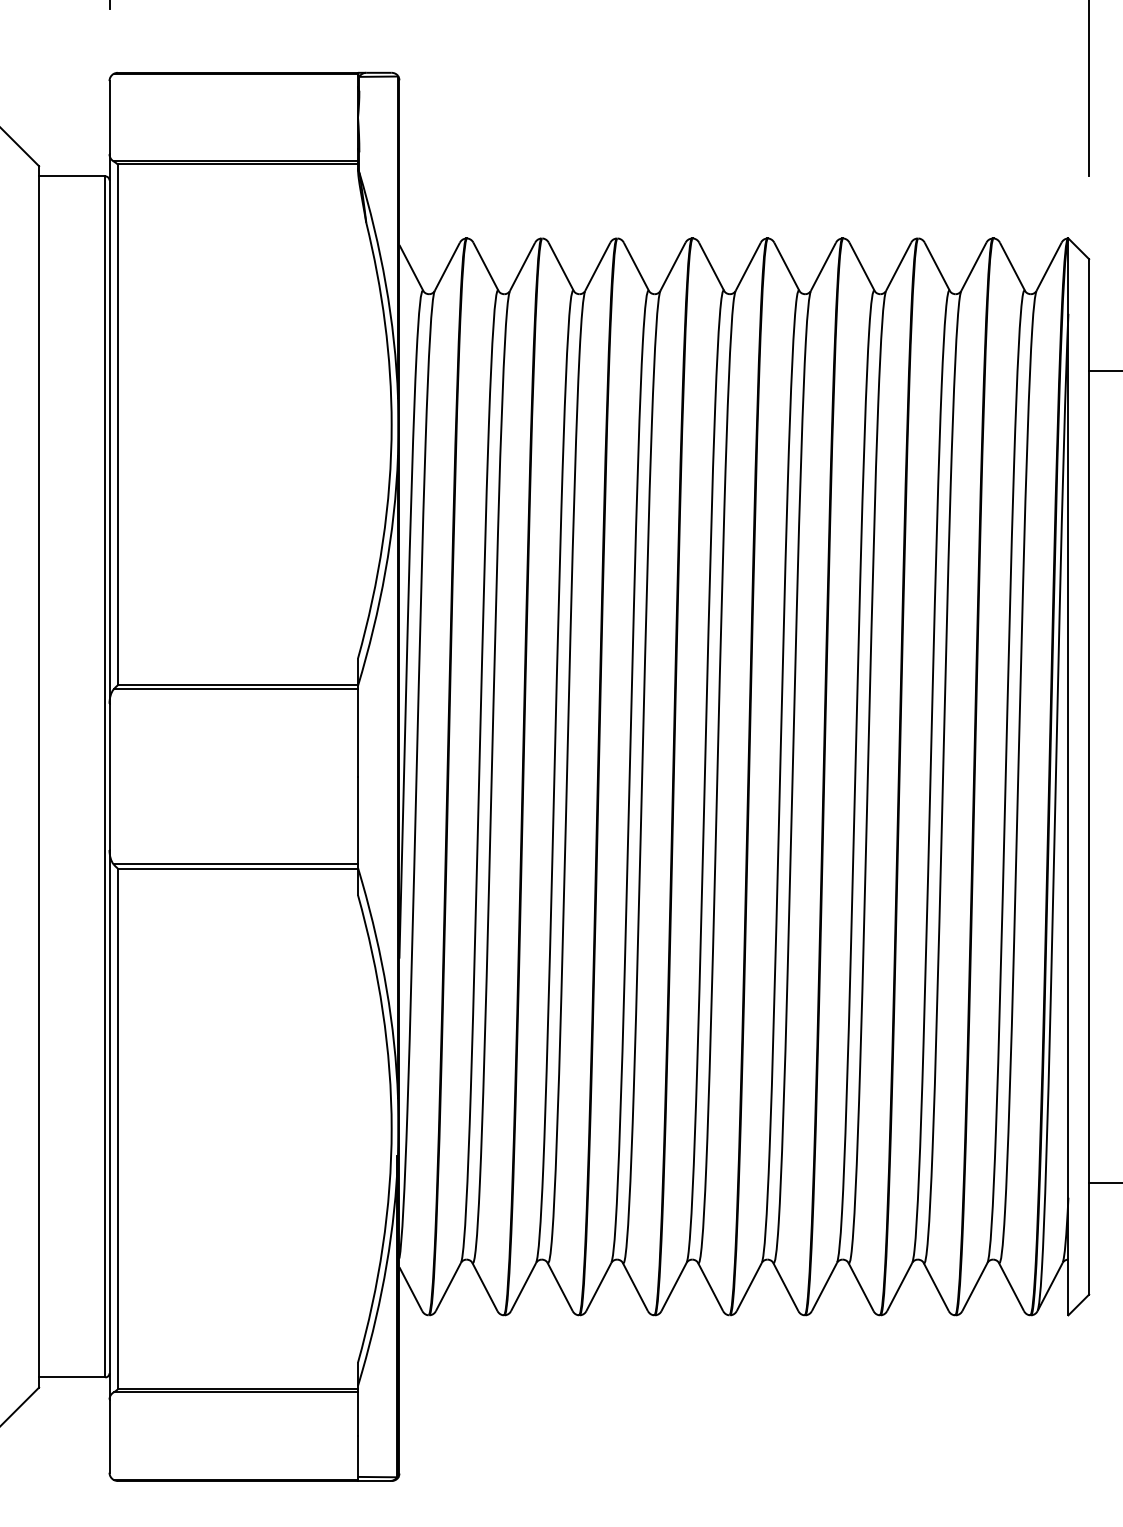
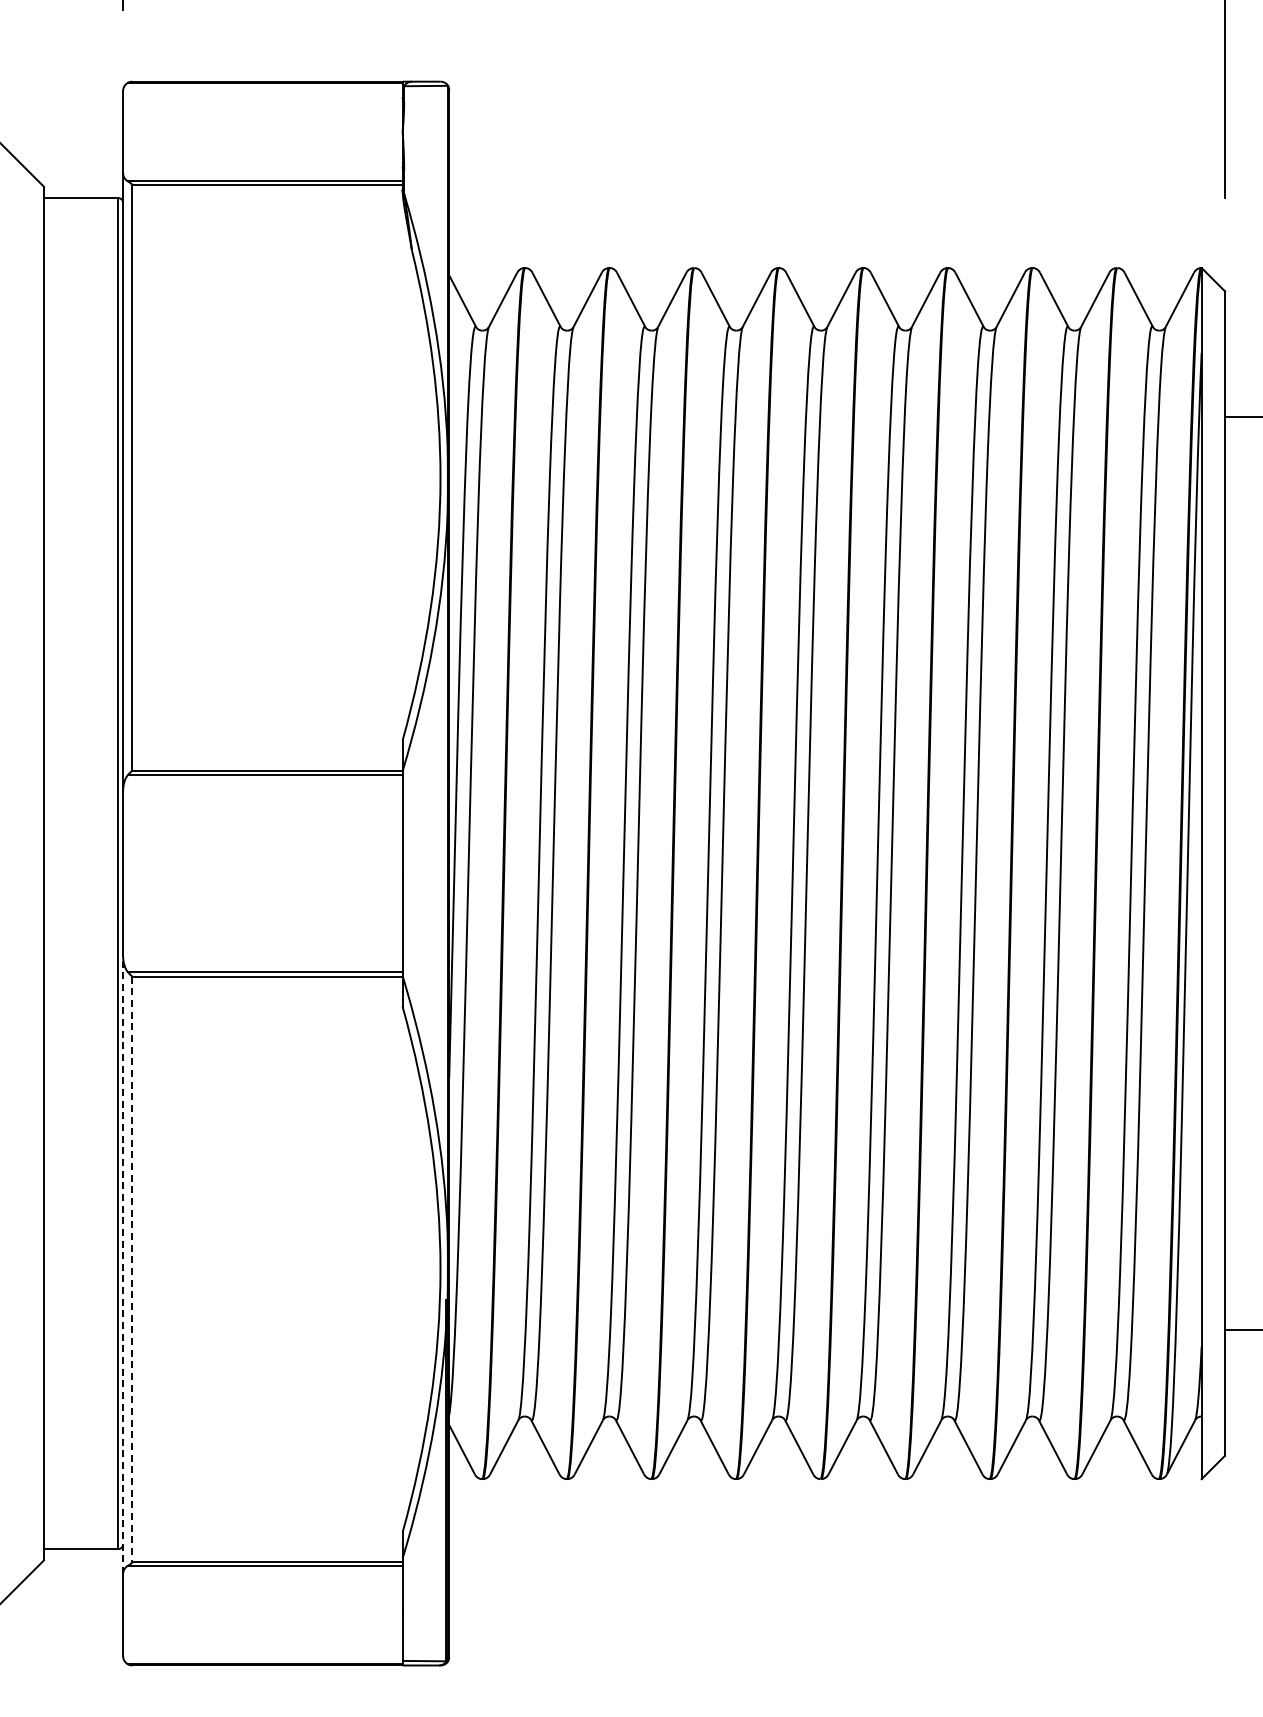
line: (109, 1124) -> (123, 1264), solid -> dashed
line: (117, 1128) -> (132, 1269), solid -> dashed

